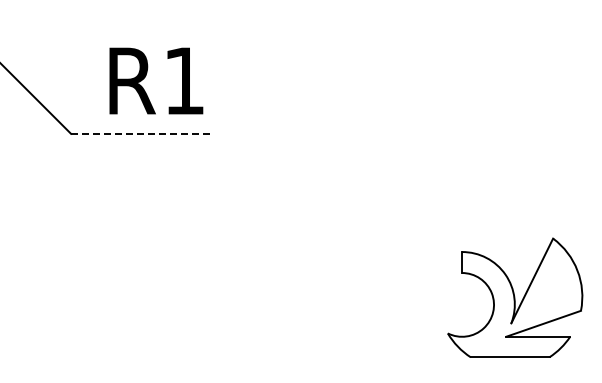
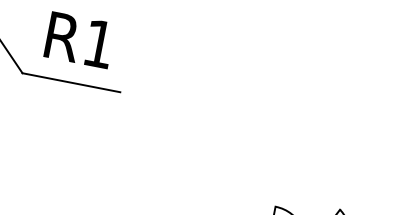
text: (156, 80) -> (79, 39), moved
line: (142, 133) -> (71, 82), dashed -> solid

